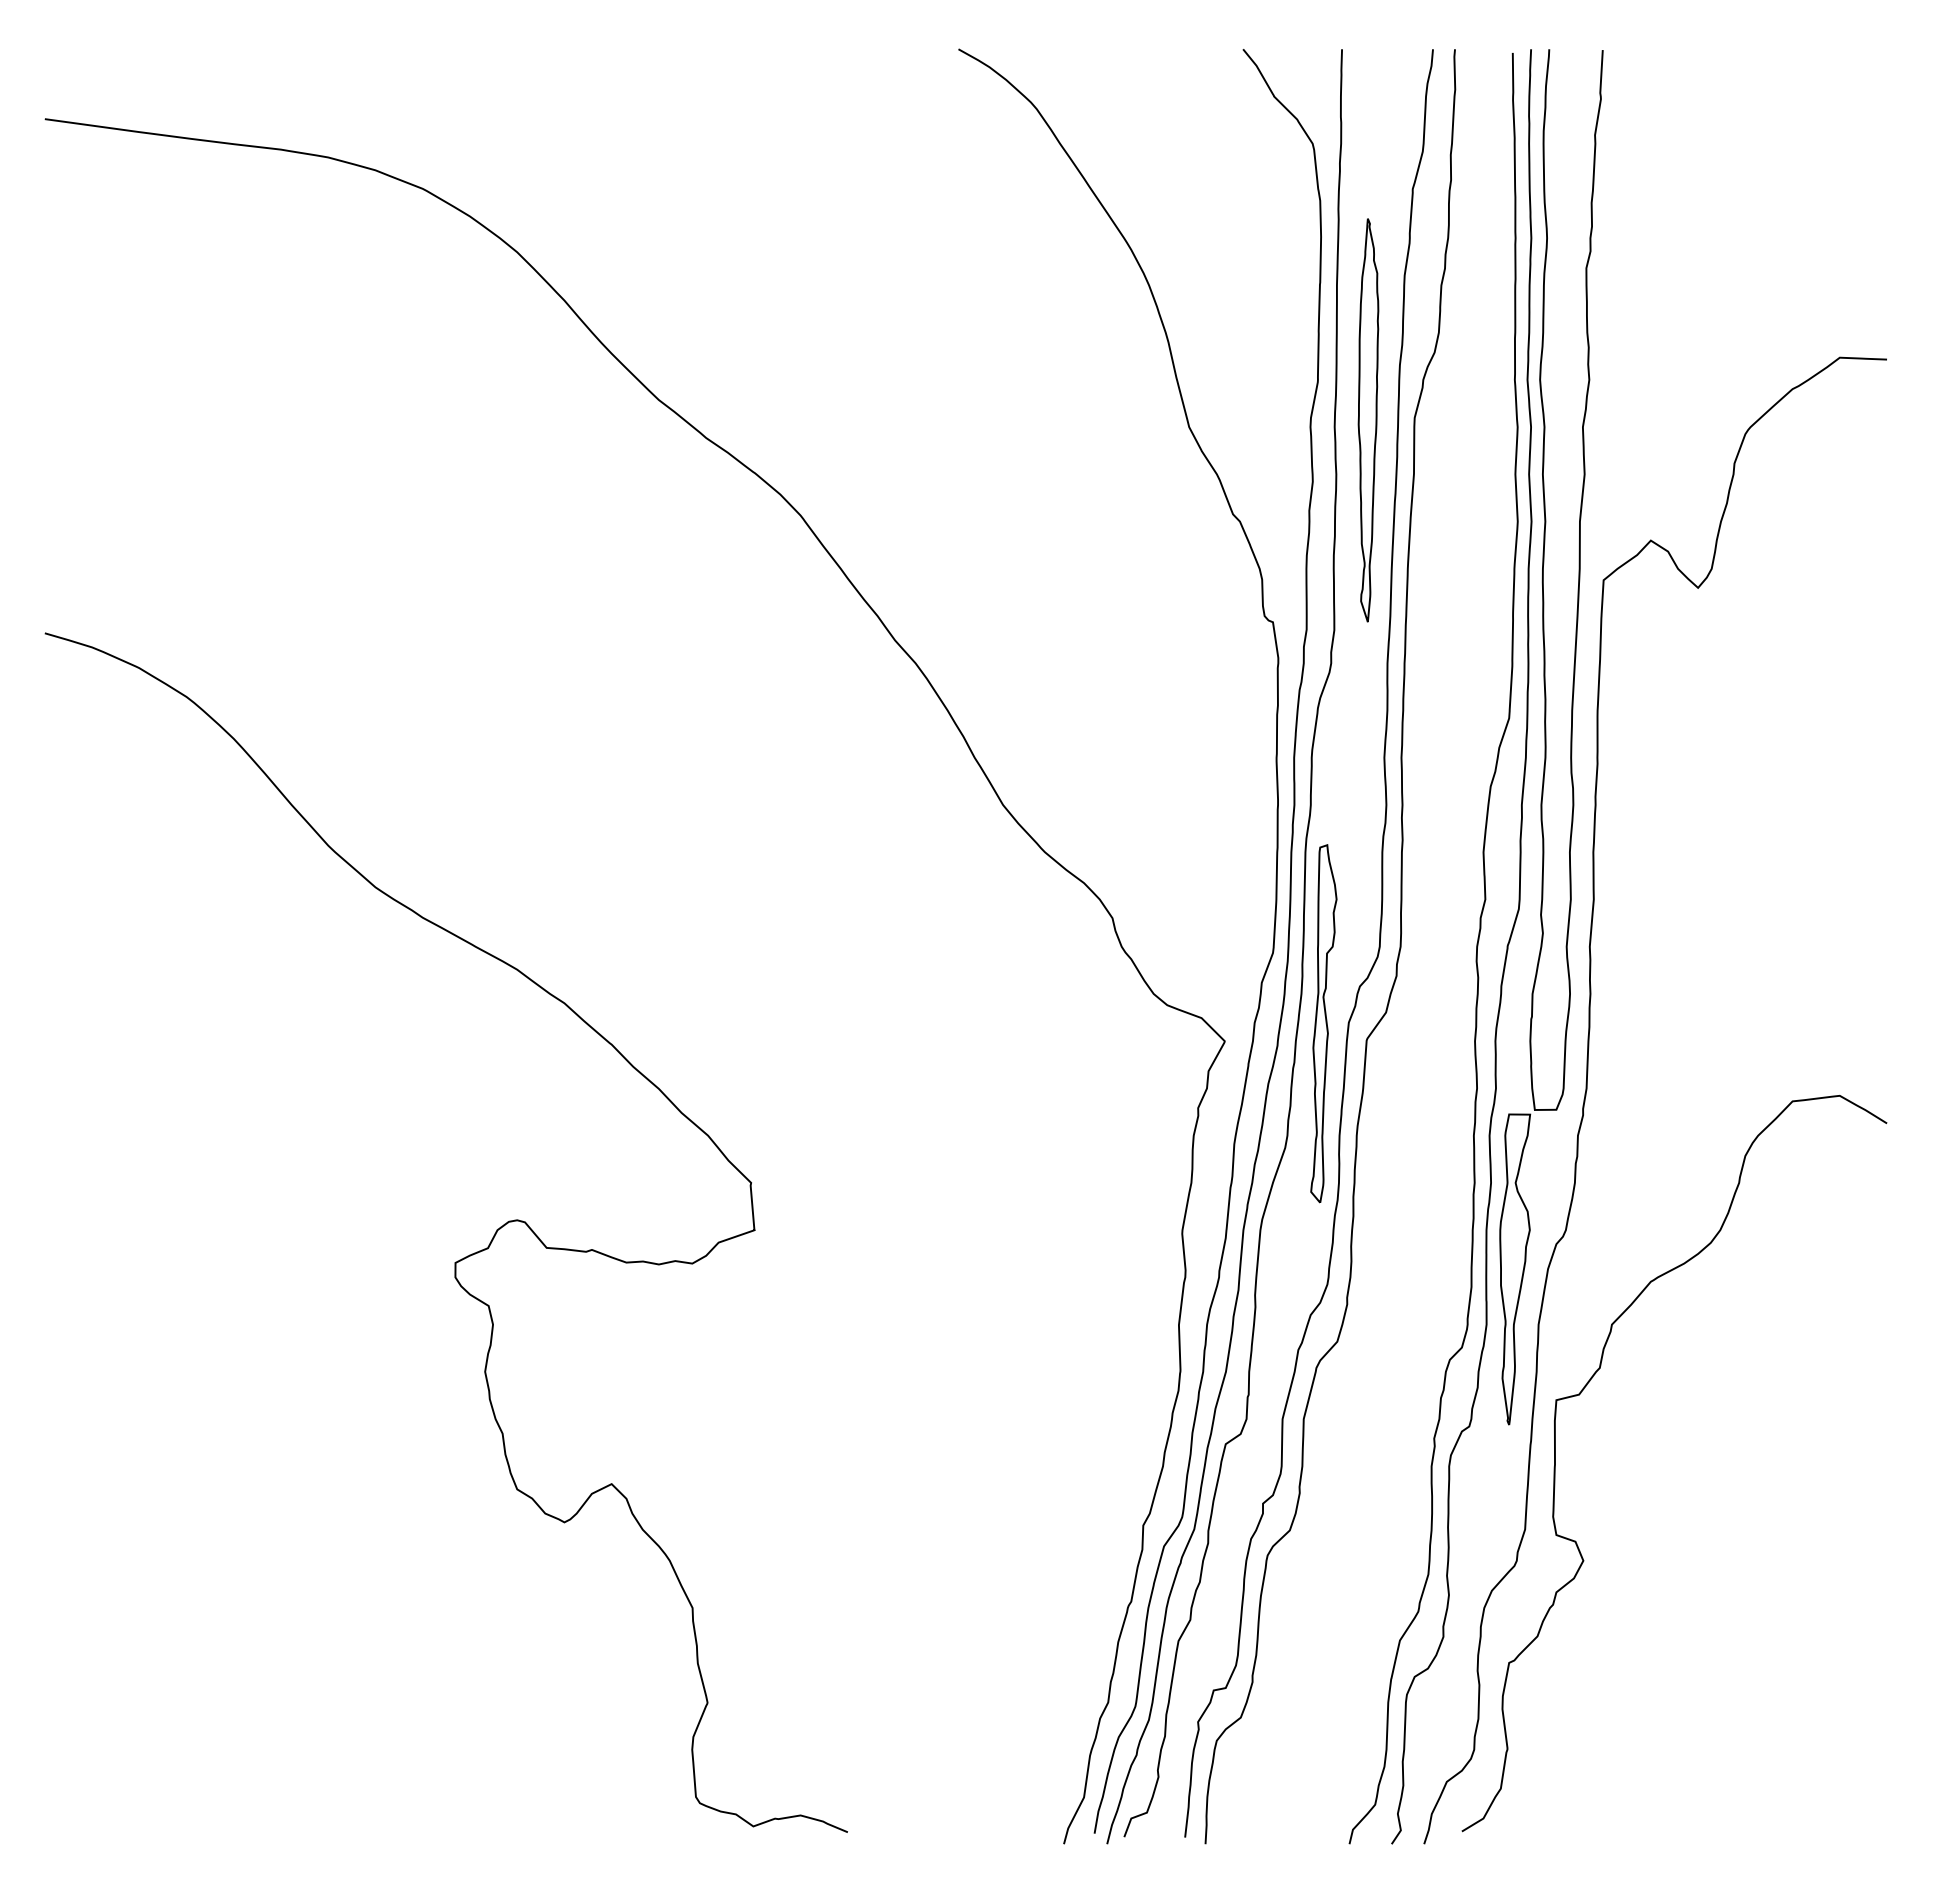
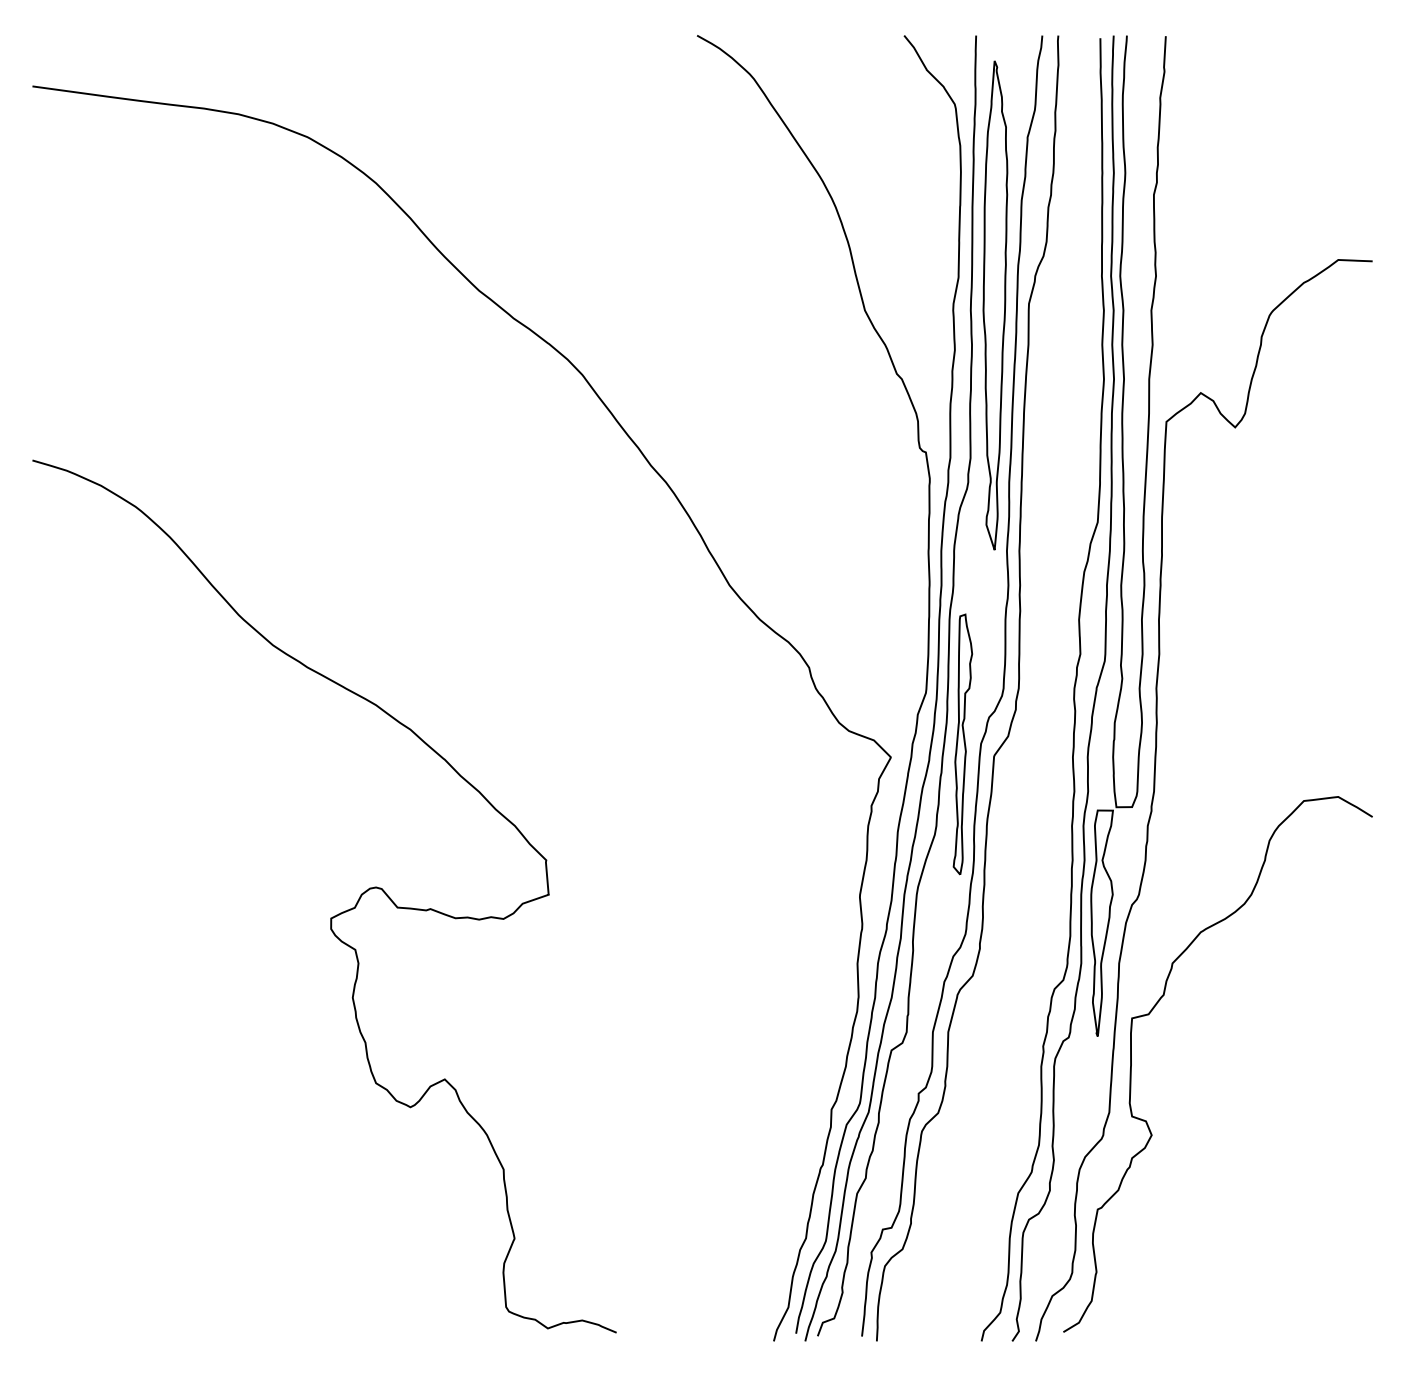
part: (1368, 420) -> (995, 305), size x1.67

